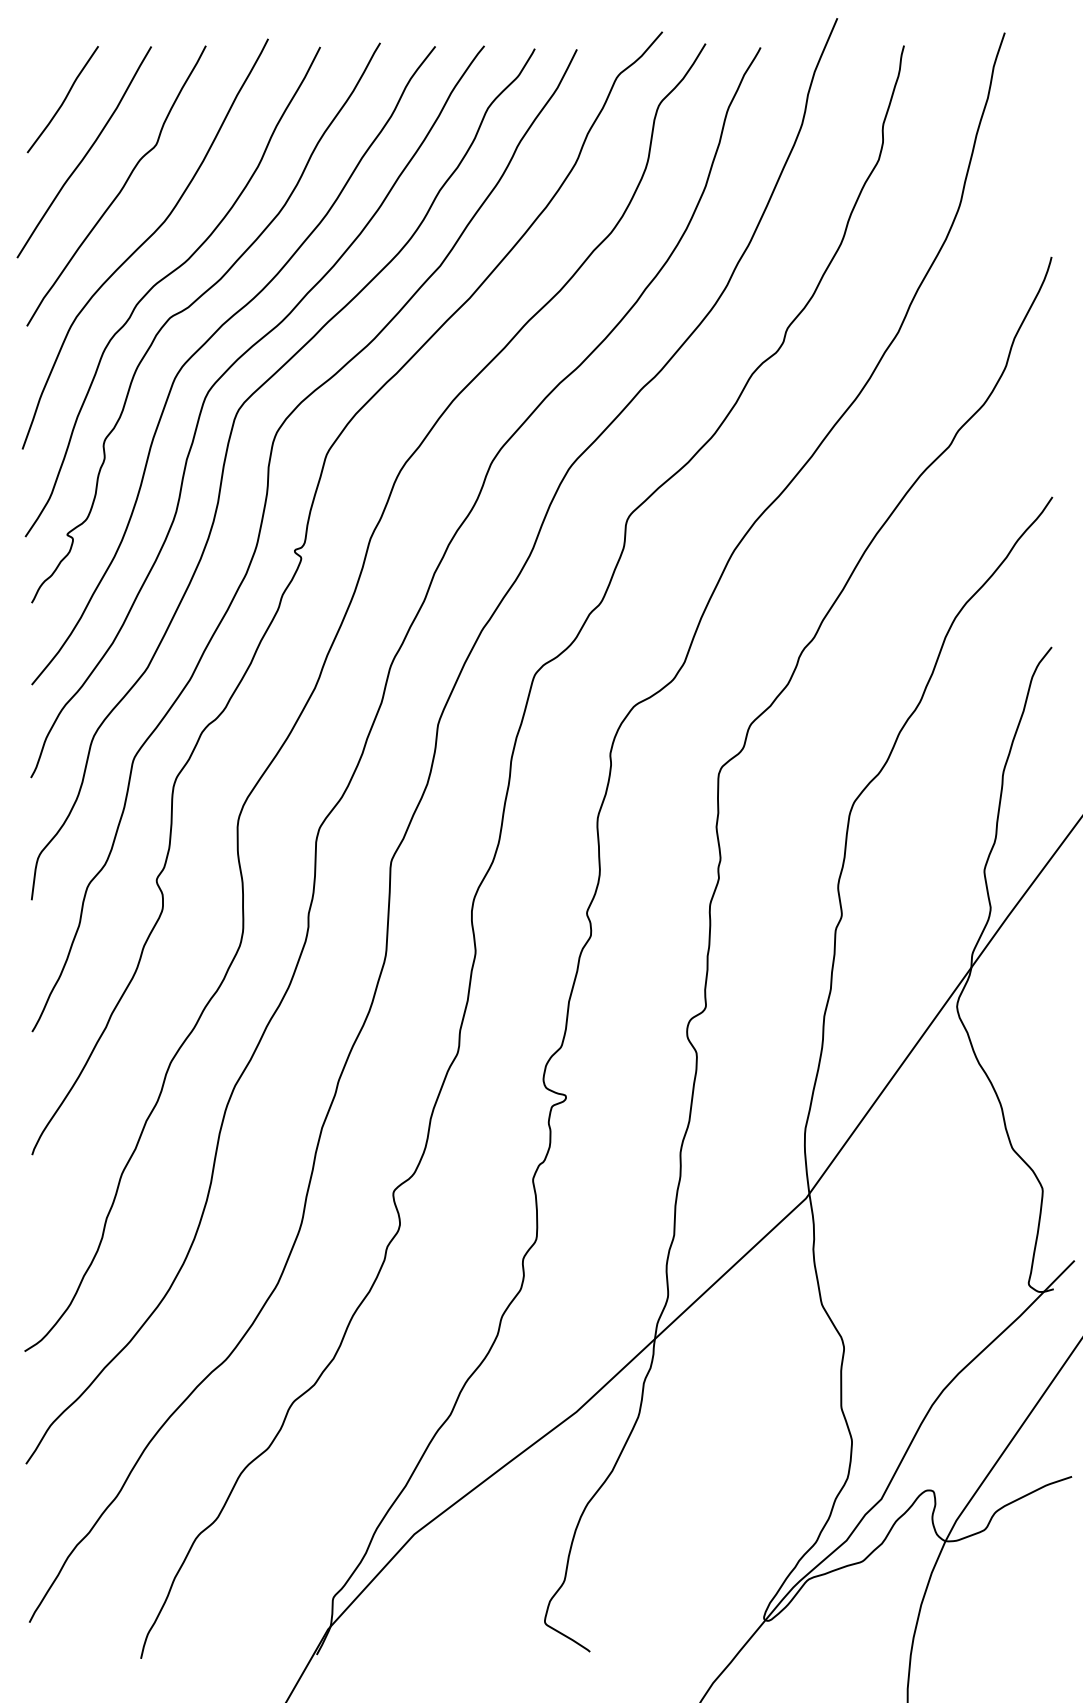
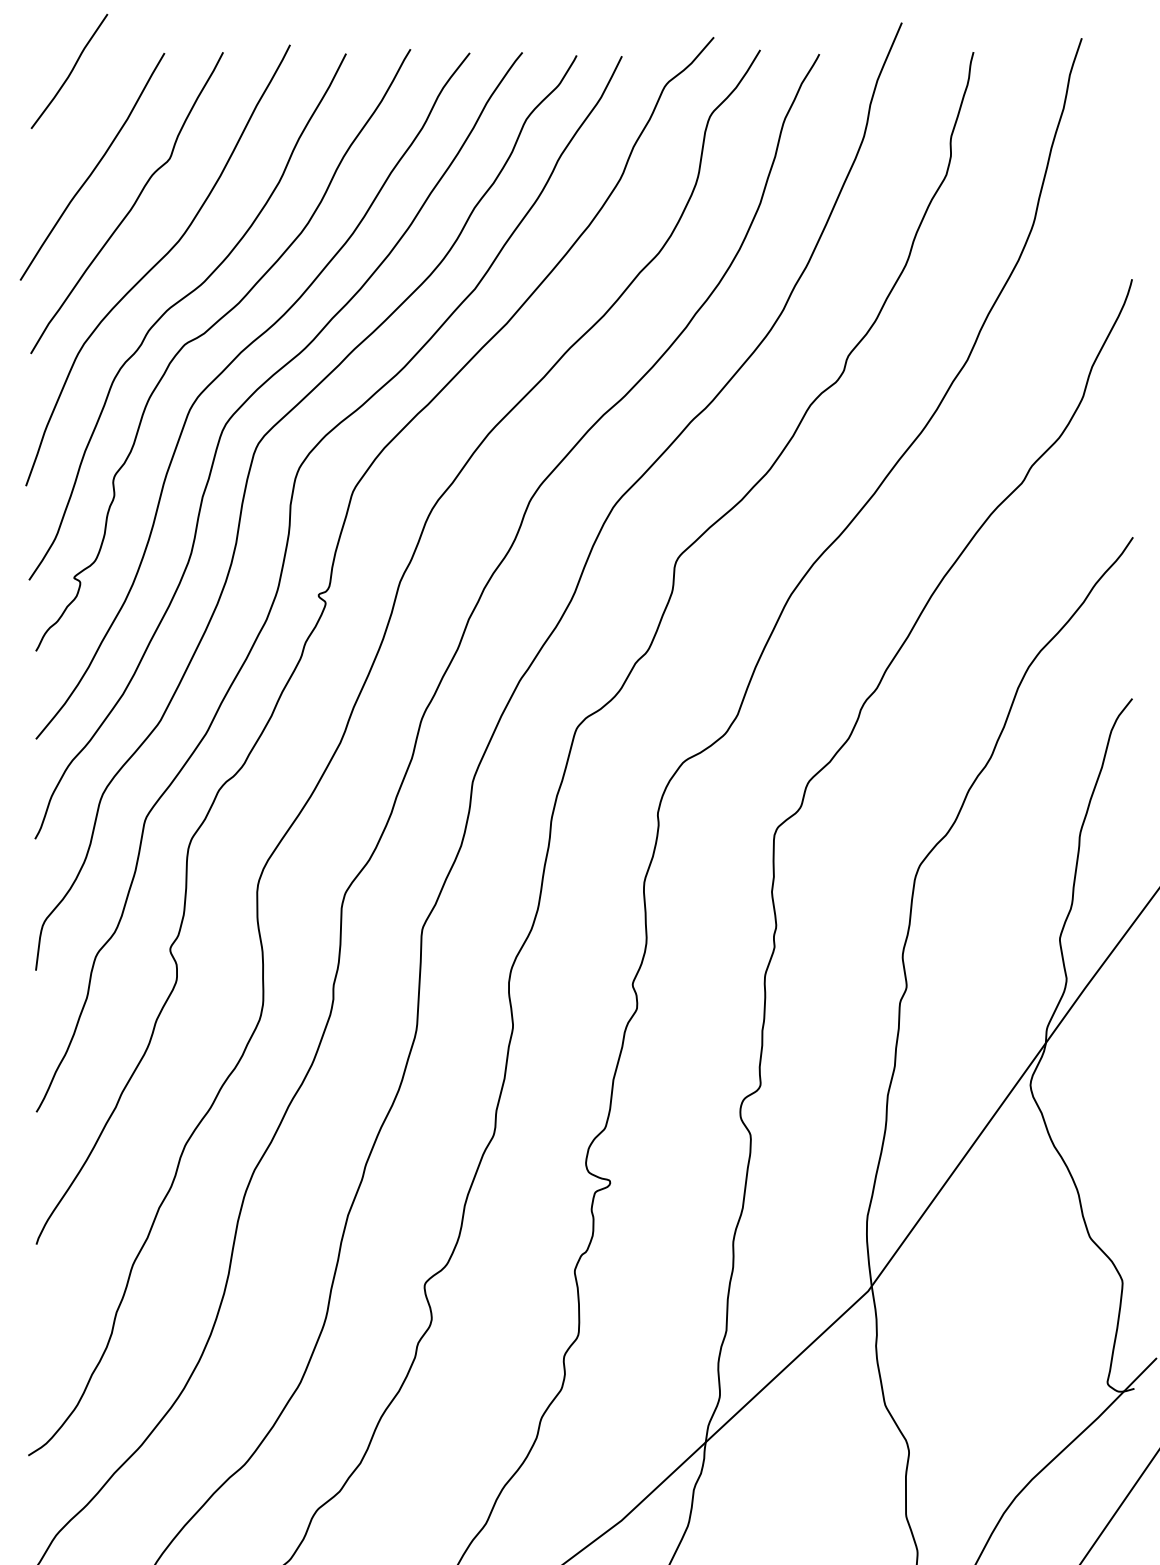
curve: (63, 99) -> (70, 71), moved

